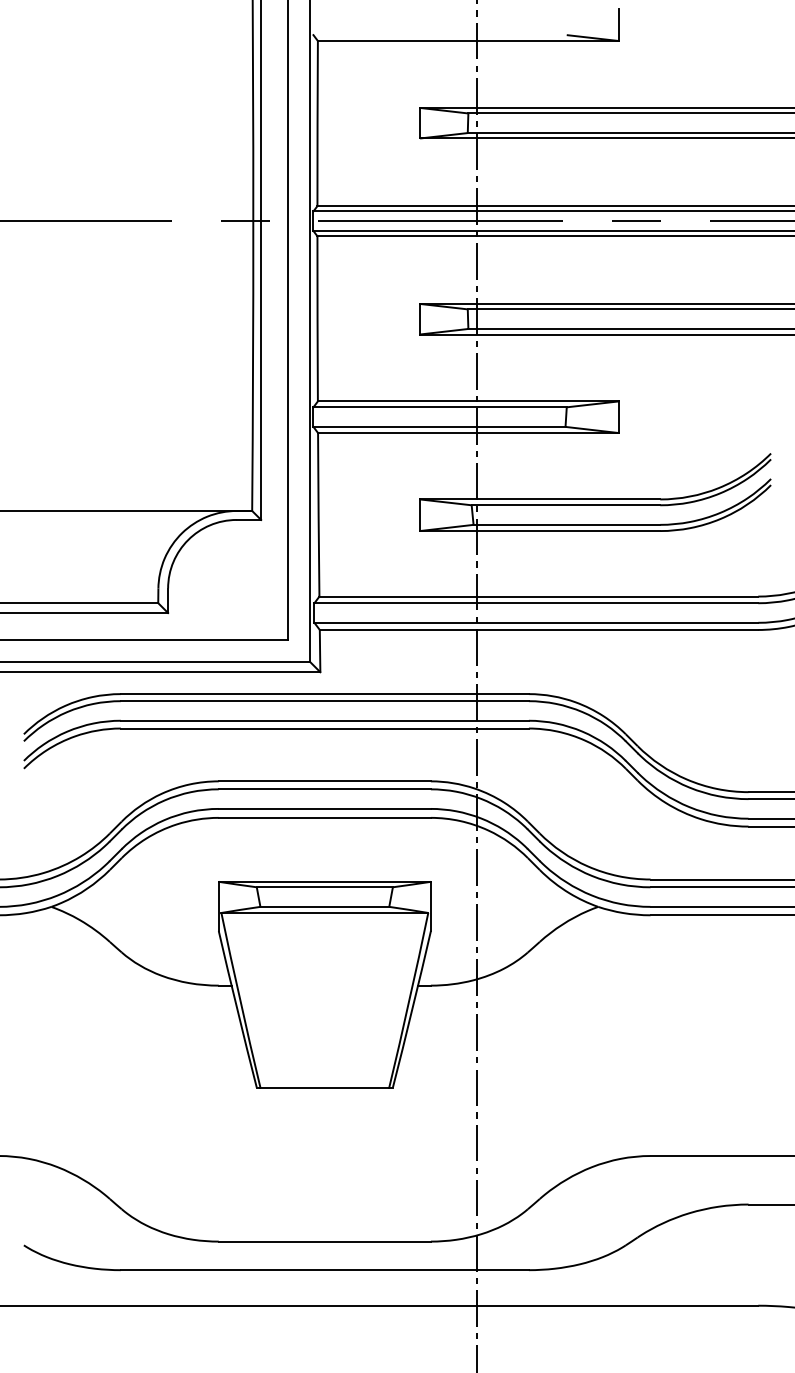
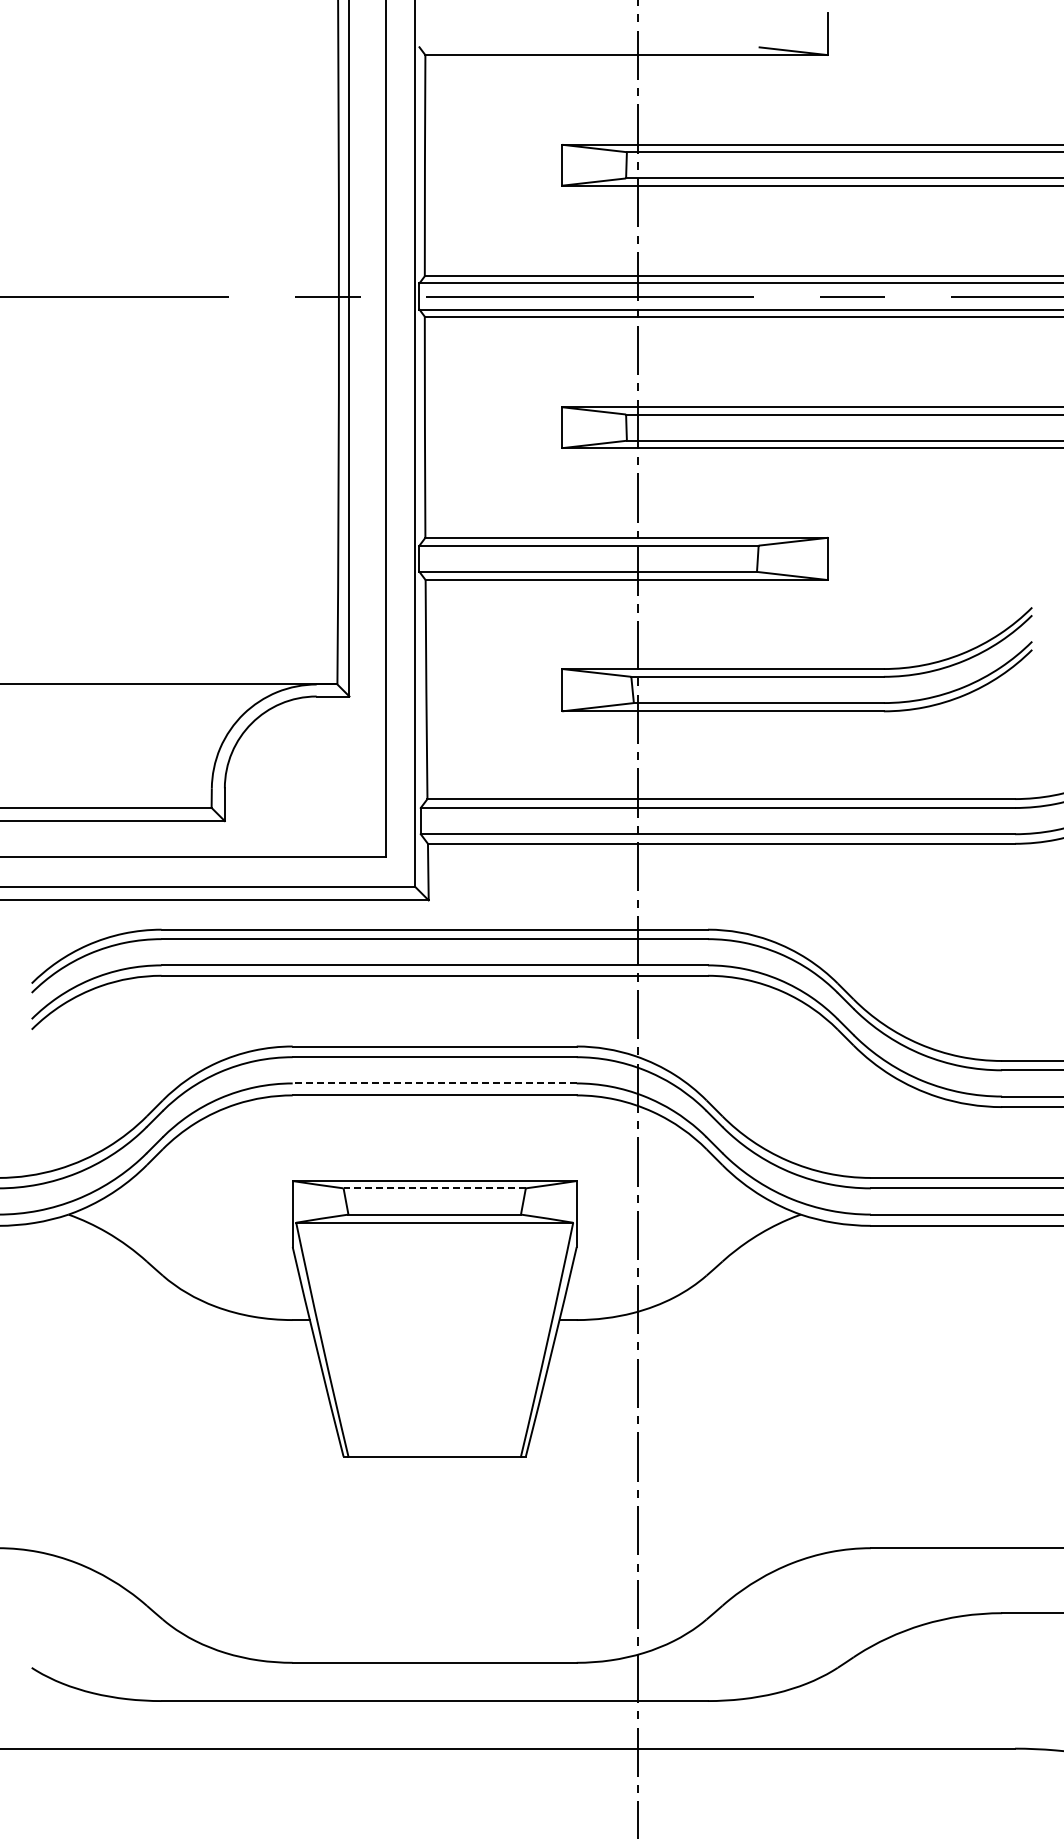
line: (324, 808) -> (434, 1083), solid -> dashed
line: (324, 887) -> (434, 1188), solid -> dashed

